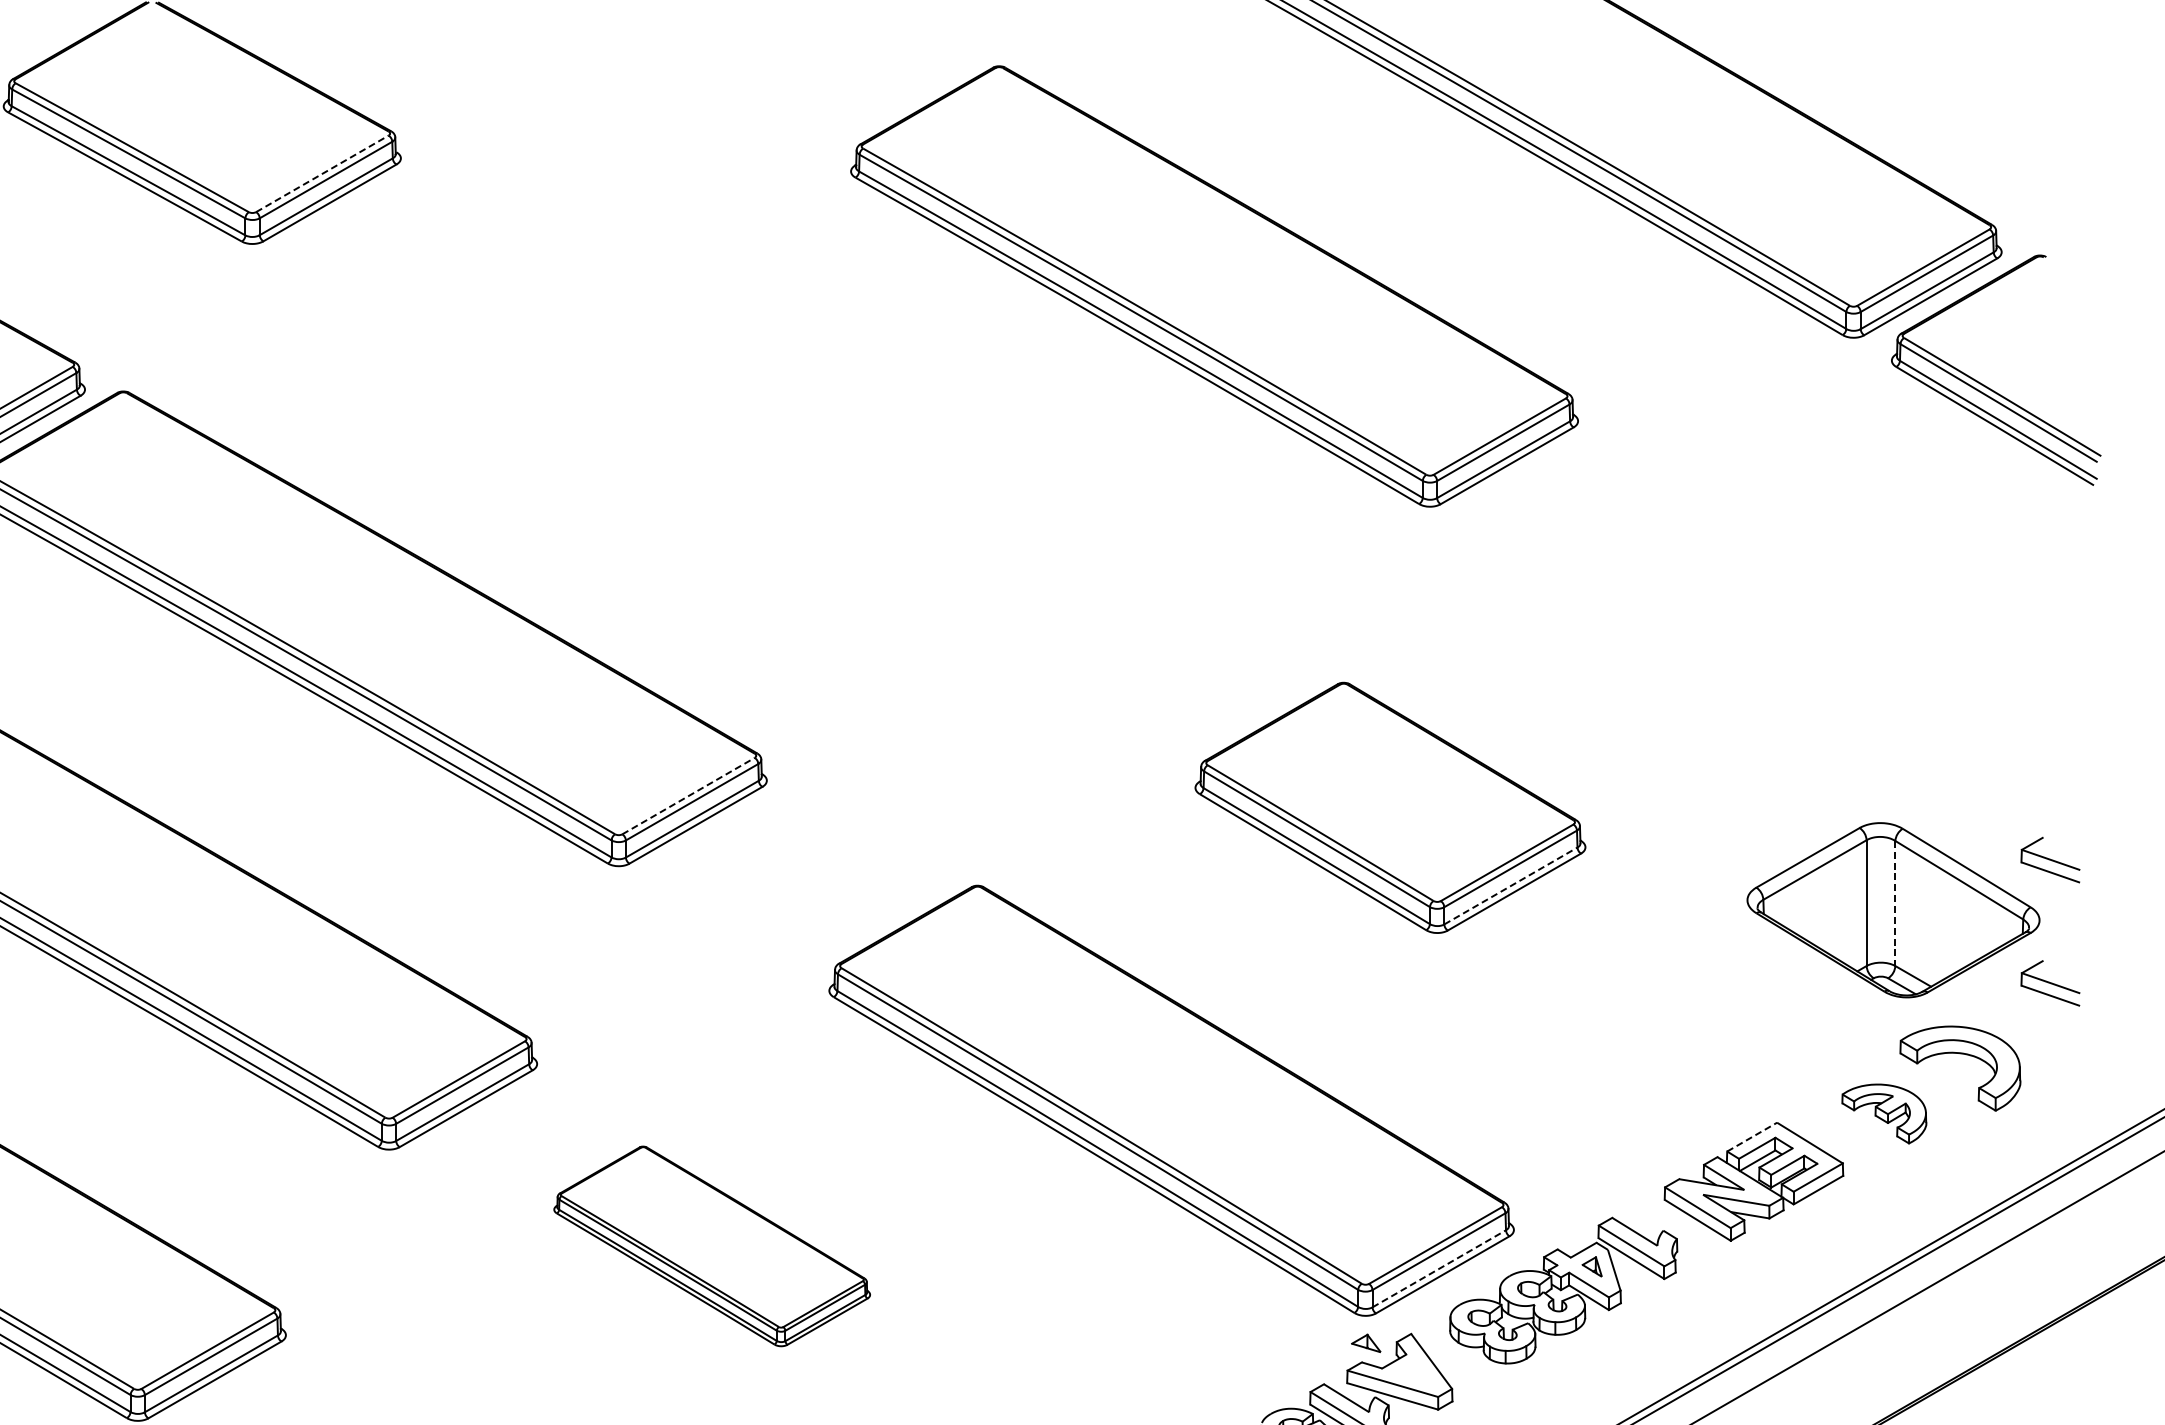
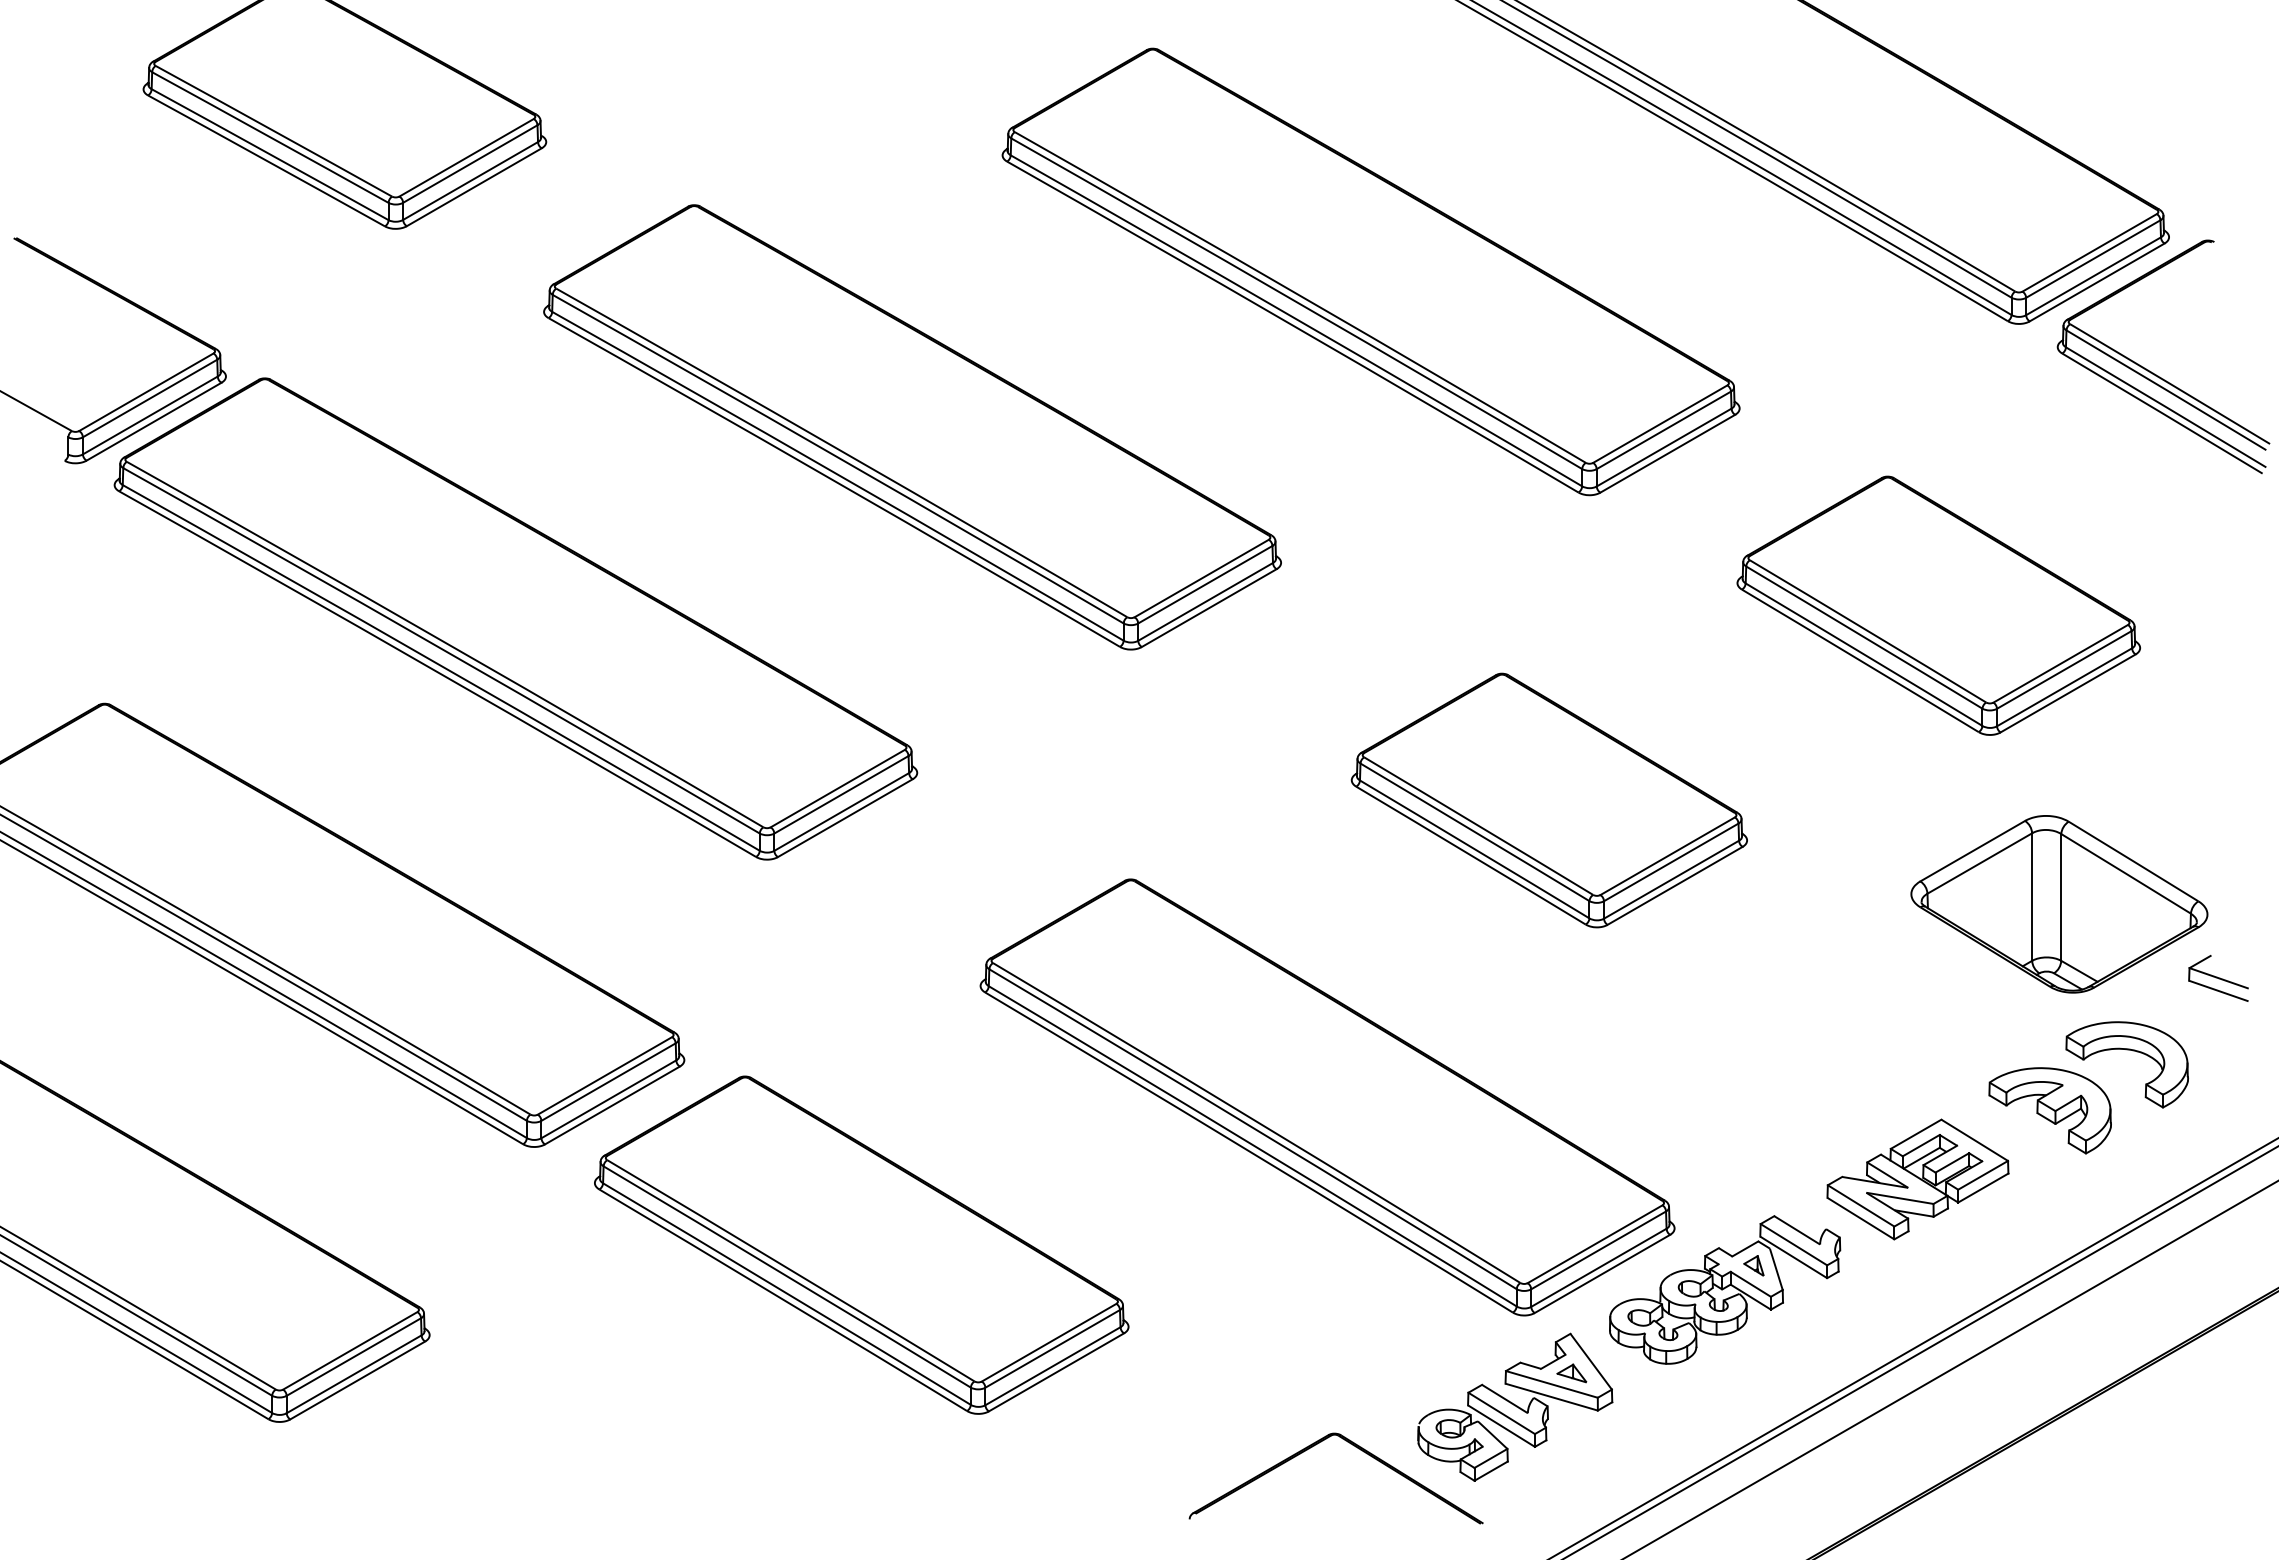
line: (322, 173) -> (466, 157), dashed -> solid
part: (762, 439) -> (912, 427), added
part: (1774, 615) -> (1938, 605), added
line: (688, 796) -> (837, 788), dashed -> solid
part: (2050, 860) -> (2218, 853), removed
line: (1510, 885) -> (1671, 879), dashed -> solid
line: (1895, 903) -> (2061, 897), dashed -> solid
part: (1883, 1113) -> (2049, 1110), size x1.43
line: (1752, 1137) -> (1916, 1134), dashed -> solid
part: (711, 1245) -> (861, 1244), size x1.67
line: (1439, 1268) -> (1599, 1267), dashed -> solid
part: (1365, 1343) -> (1571, 1373), moved

